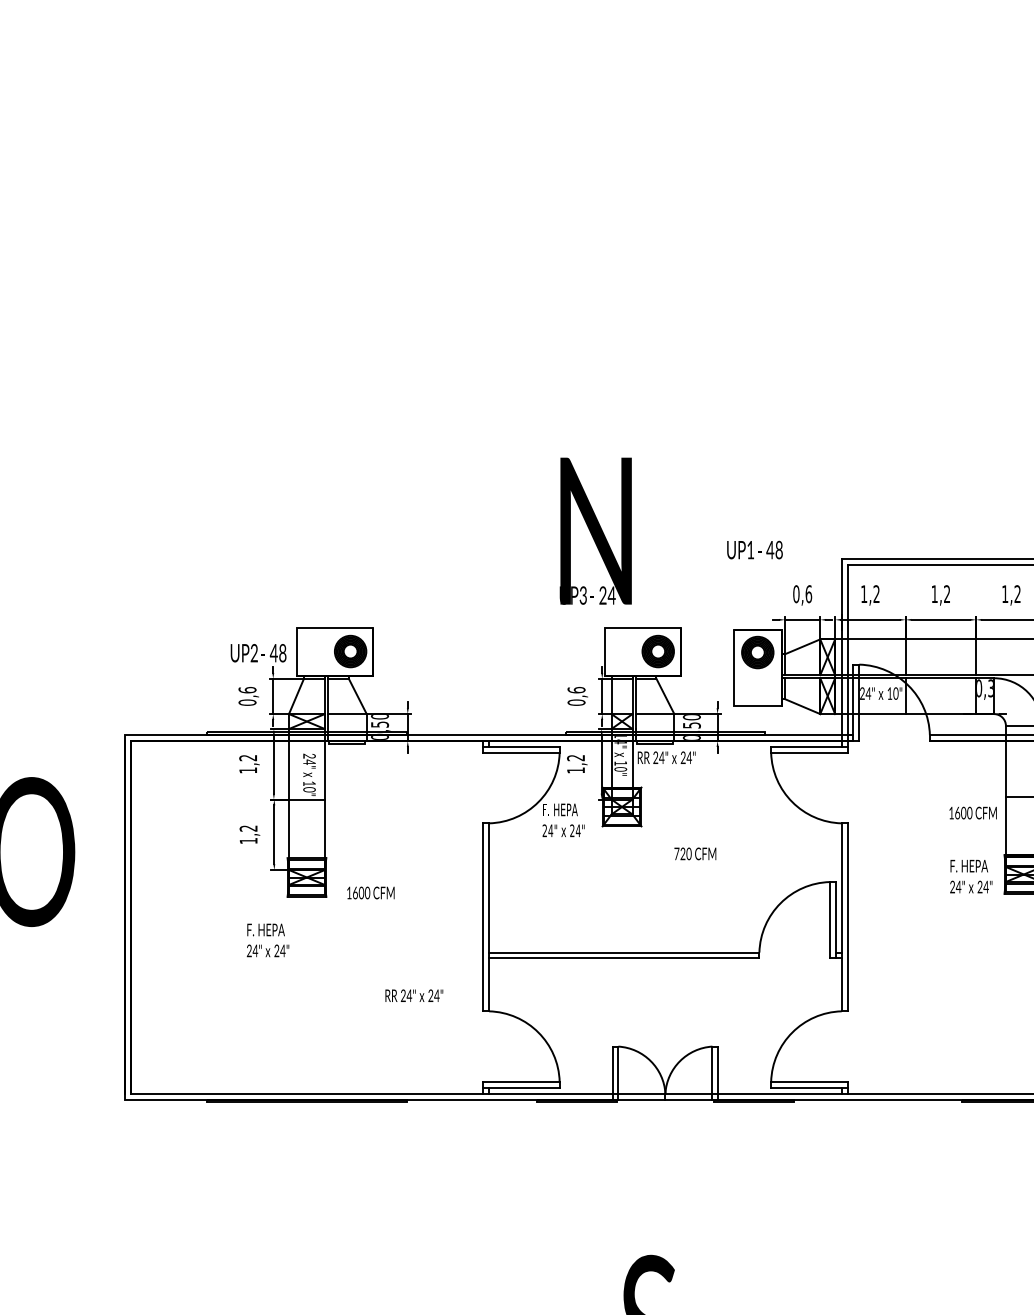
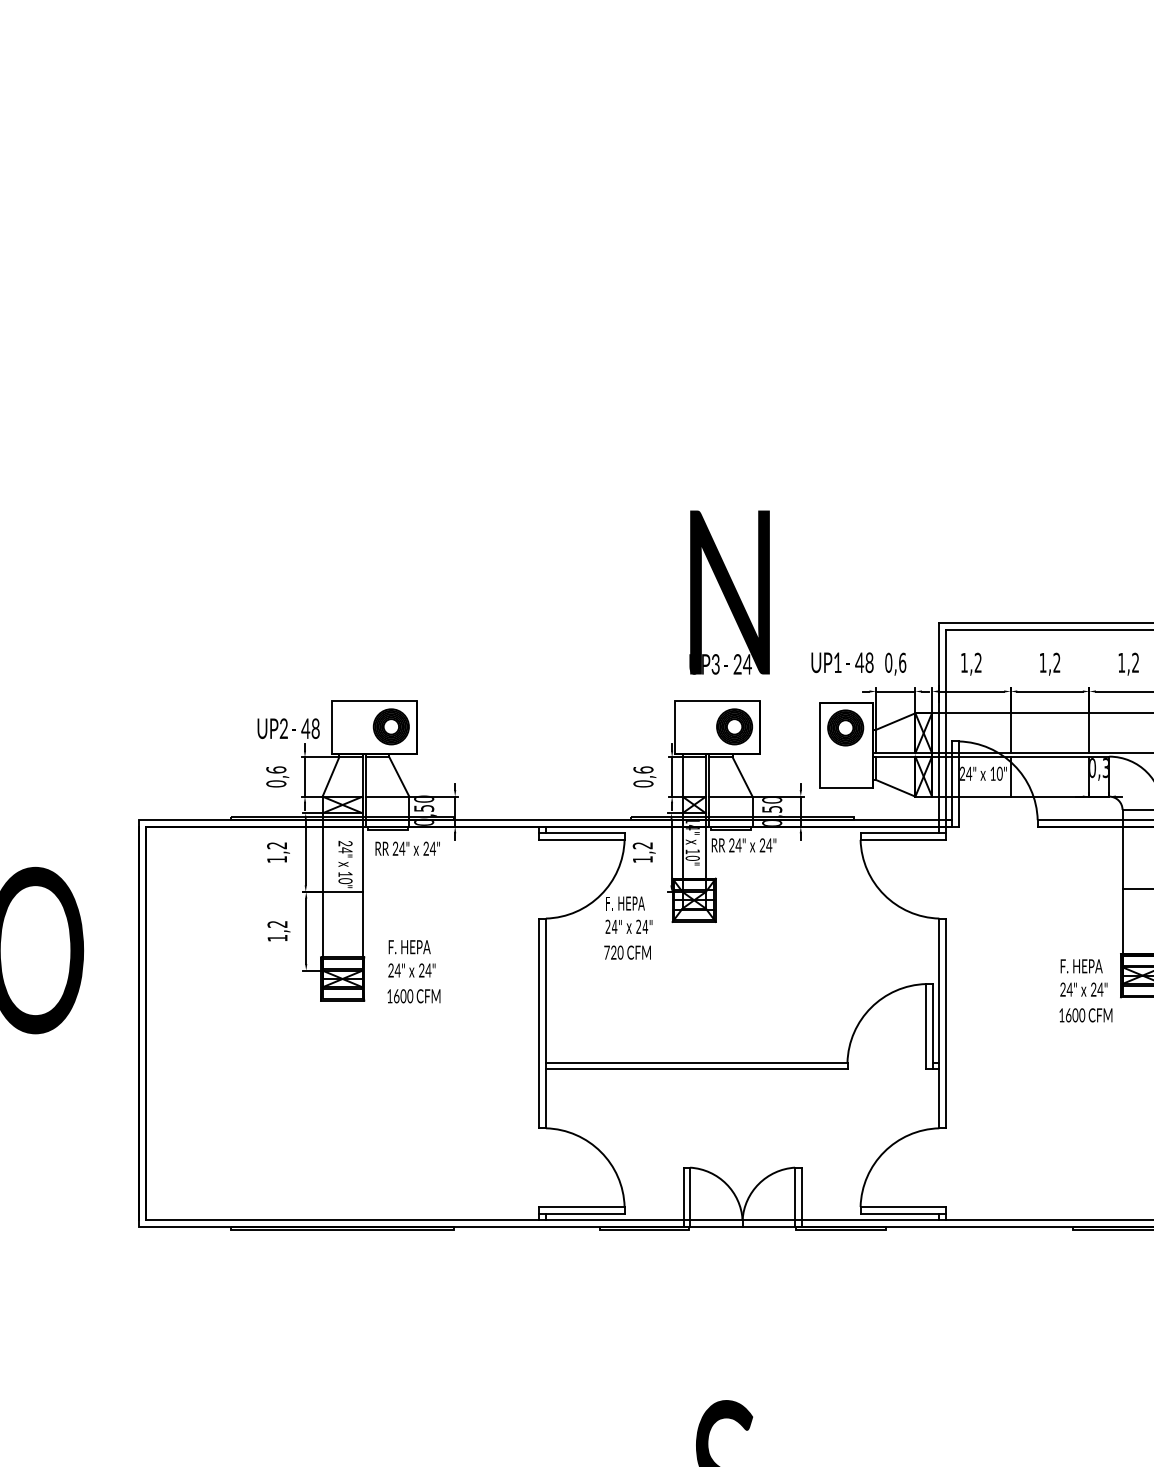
text: (595, 530) -> (729, 591), moved
text: (754, 549) -> (842, 662), moved
text: (972, 812) -> (1085, 1014), moved
text: (695, 853) -> (627, 952), moved
text: (267, 940) -> (411, 958), moved
text: (414, 995) -> (407, 848), moved

